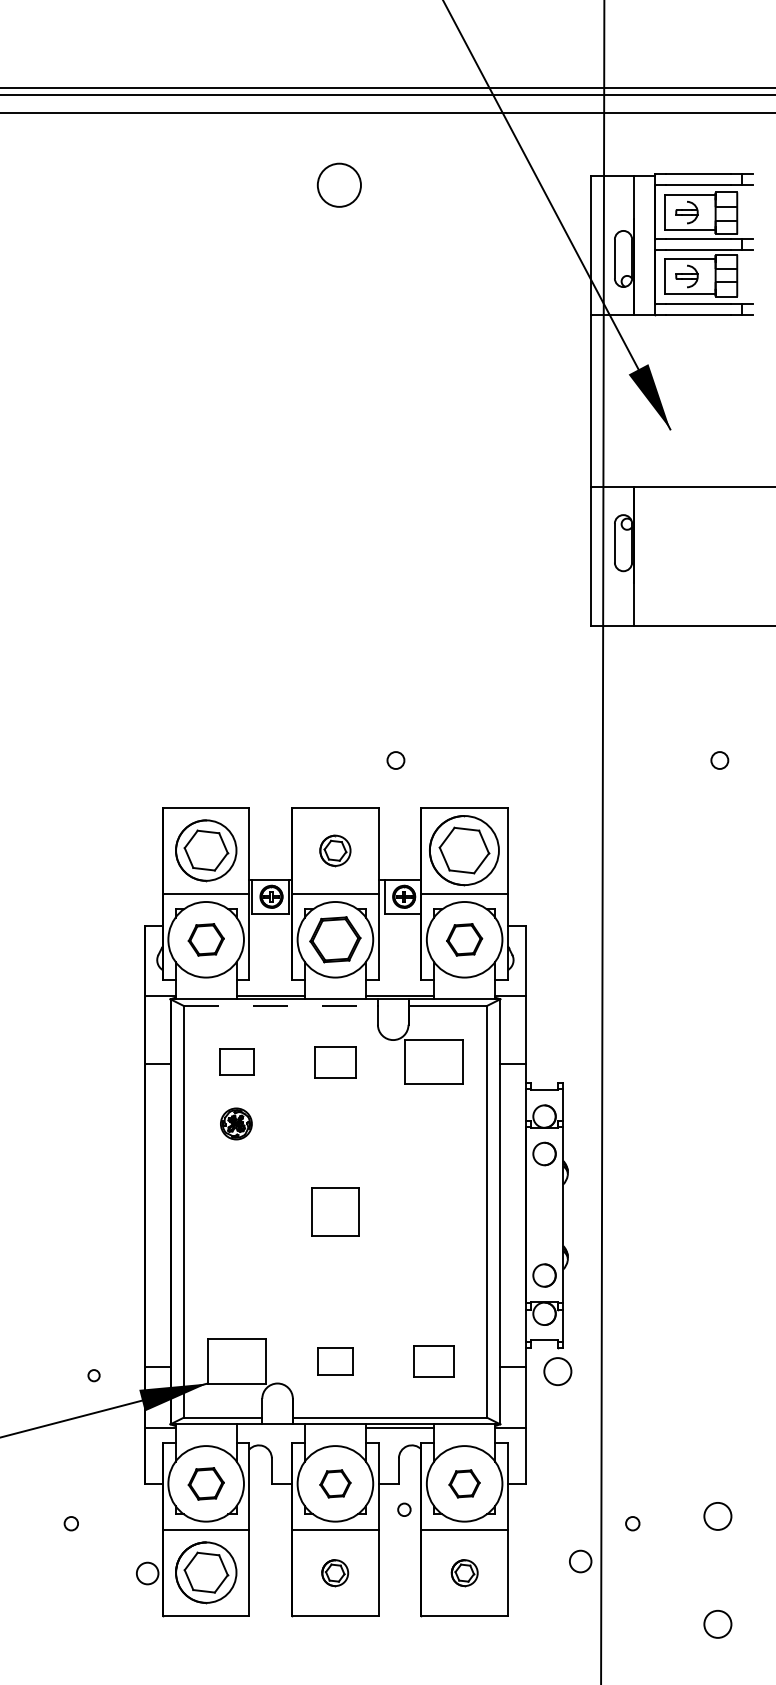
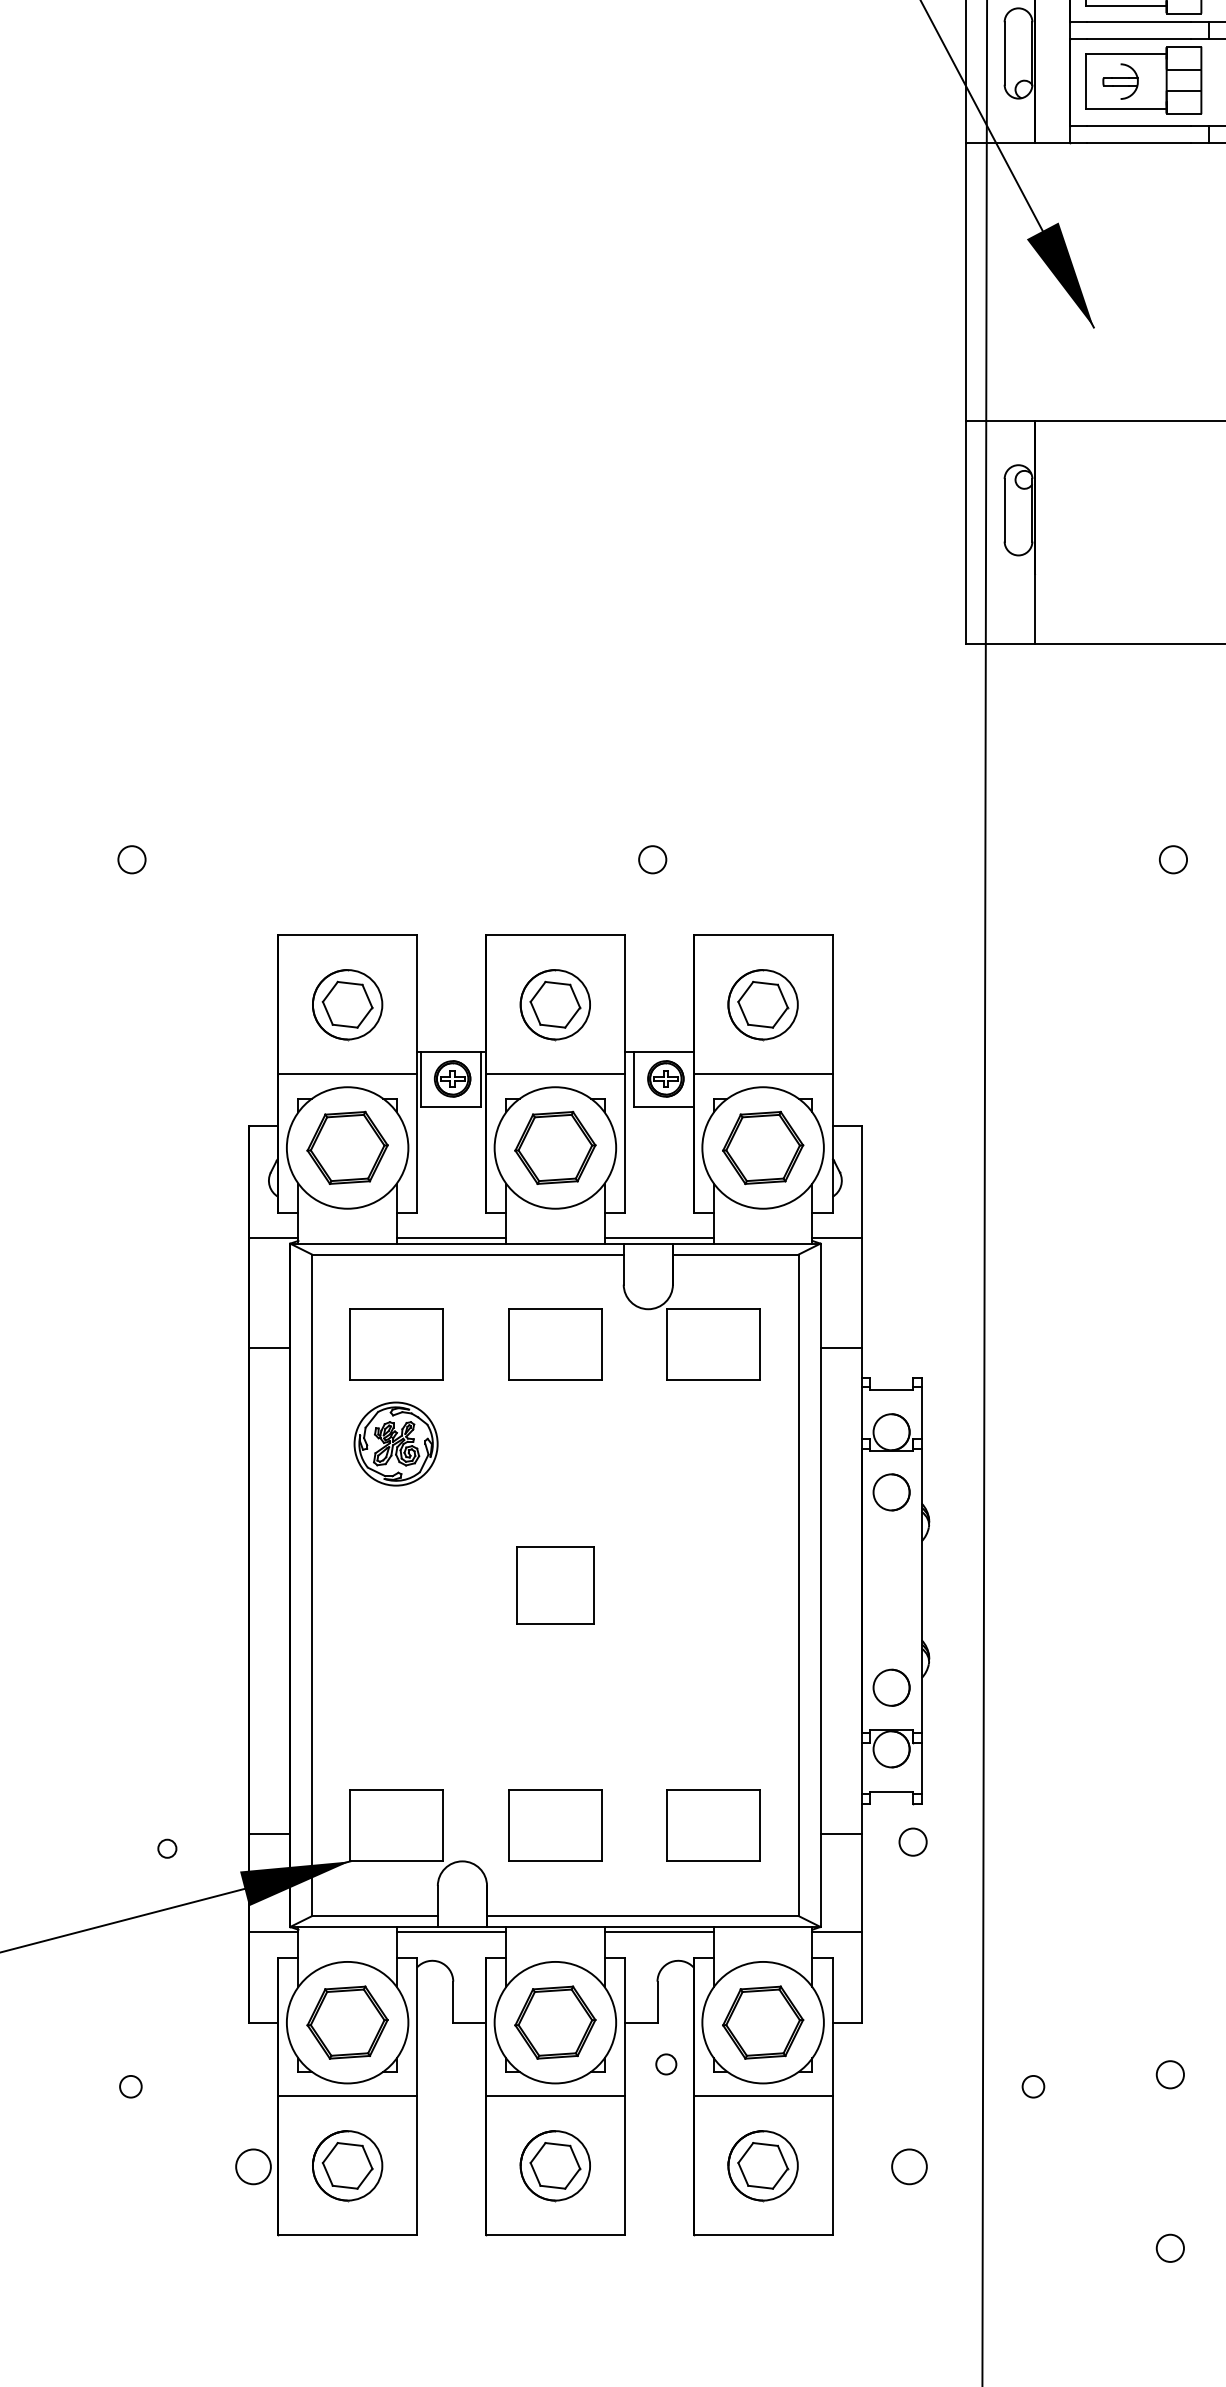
circle: (71, 760) -> (131, 859), added
part: (205, 850) -> (346, 1004), size x0.71
part: (335, 850) -> (555, 1004), size x1.43
part: (464, 850) -> (762, 1004), size x0.62
part: (206, 939) -> (348, 1147), size x1.43
part: (464, 939) -> (762, 1147), size x1.43
line: (281, 1006) -> (468, 1255), dashed -> solid
part: (236, 1061) -> (396, 1343), size x1.67
part: (335, 1061) -> (555, 1343), size x1.43
part: (236, 1123) -> (396, 1443), size x1.67
part: (335, 1361) -> (555, 1825), size x1.67
part: (433, 1361) -> (713, 1825), size x1.43
circle: (557, 1371) -> (912, 1842), size x0.62
line: (270, 1427) -> (451, 1932), added
part: (206, 1483) -> (348, 2022), size x1.43
part: (335, 1483) -> (555, 2022), size x1.67
part: (464, 1483) -> (762, 2022), size x1.67
circle: (717, 1515) -> (1169, 2073), size x0.62
circle: (580, 1561) -> (909, 2166), moved
part: (205, 1573) -> (346, 2166), size x0.71
part: (334, 1573) -> (553, 2166), size x1.67
part: (464, 1573) -> (762, 2166), size x1.67
circle: (717, 1623) -> (1169, 2247), size x0.62

